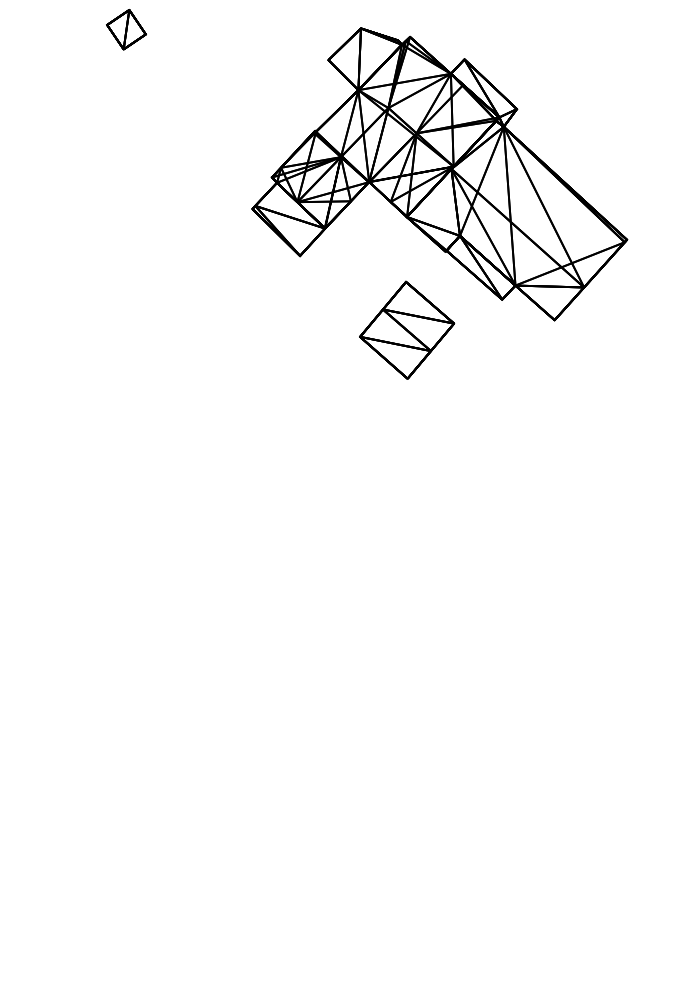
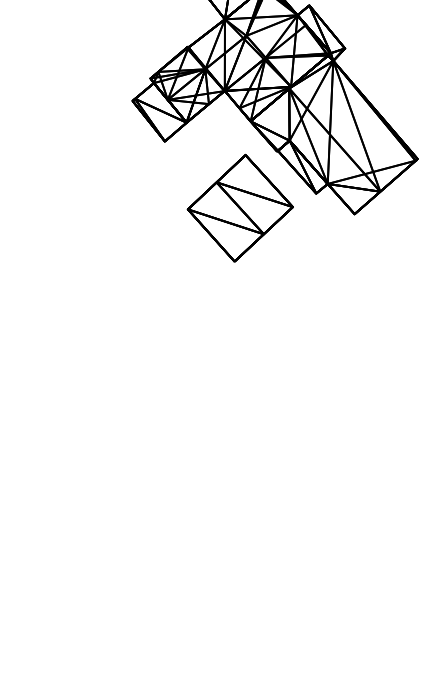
part: (406, 330) -> (239, 208), size x1.43

